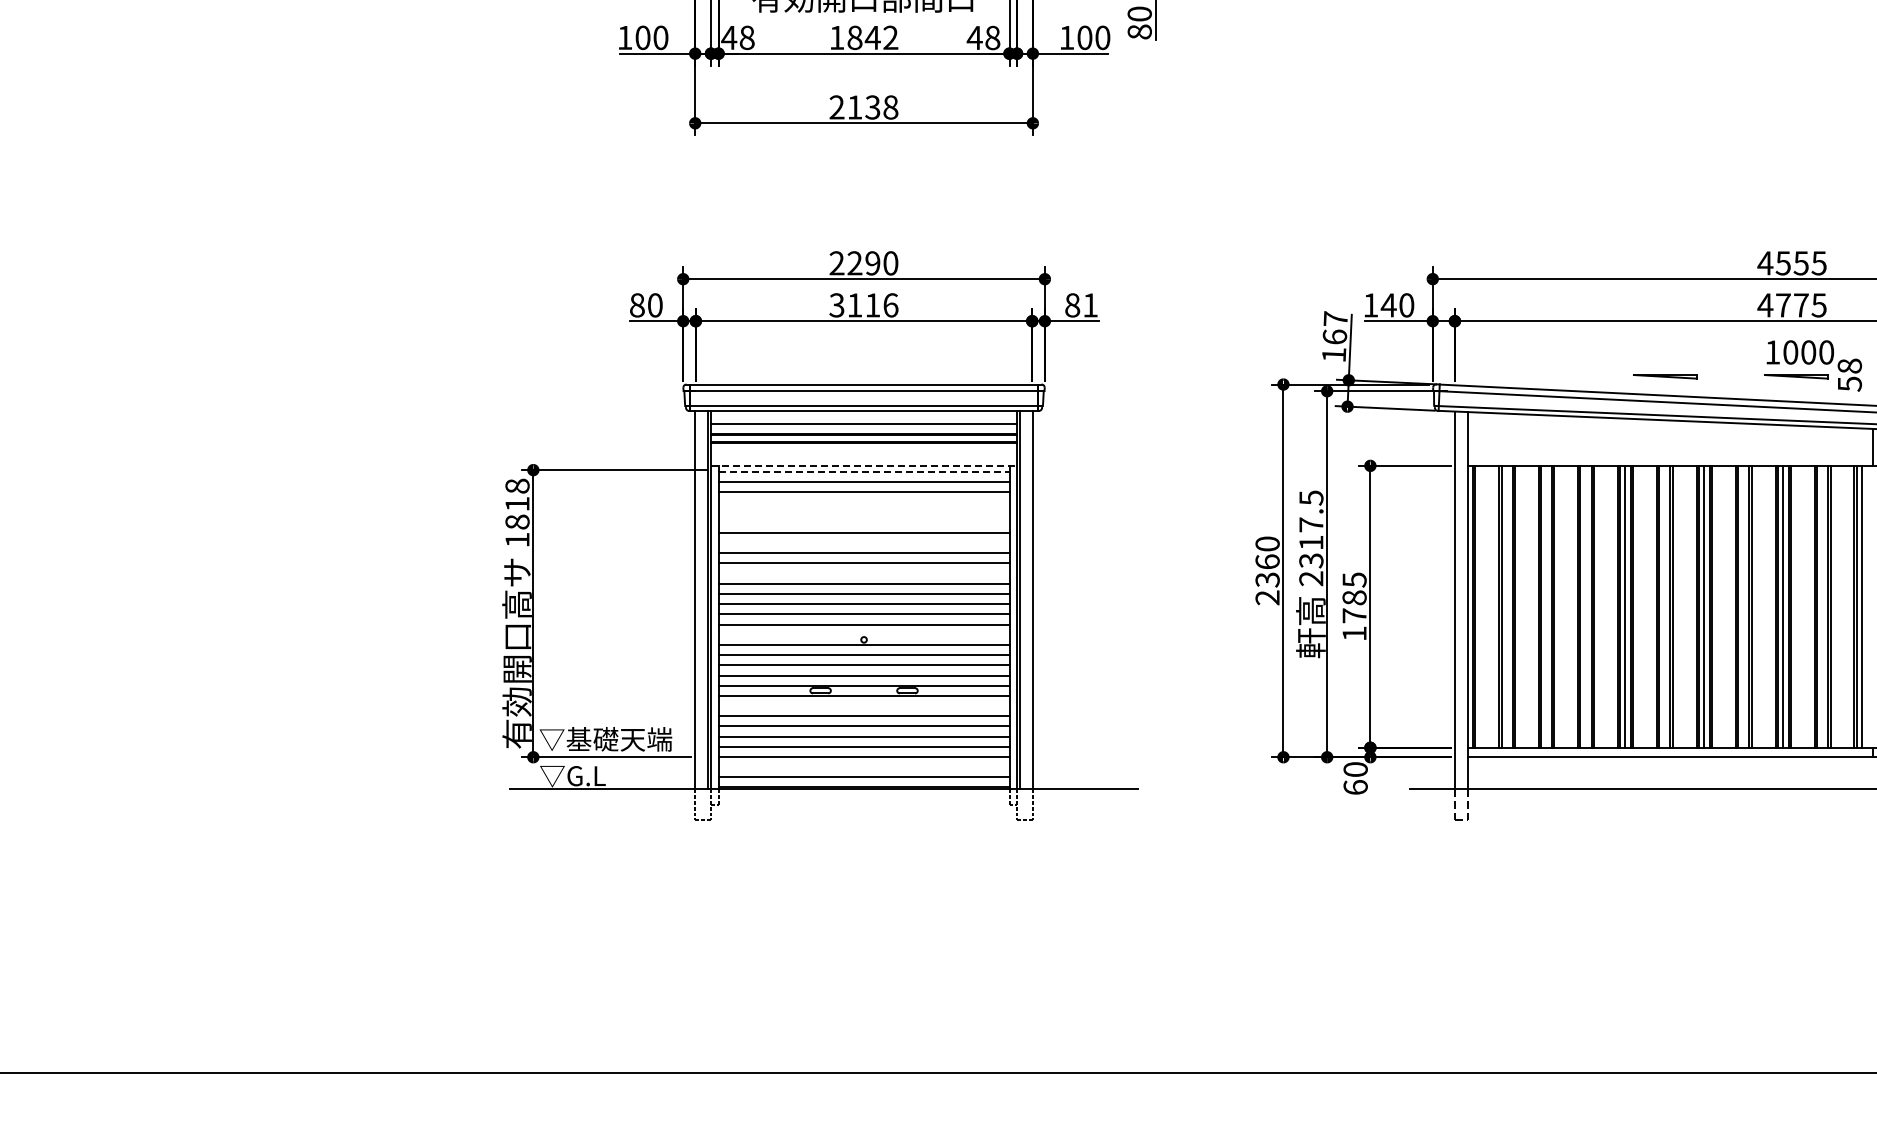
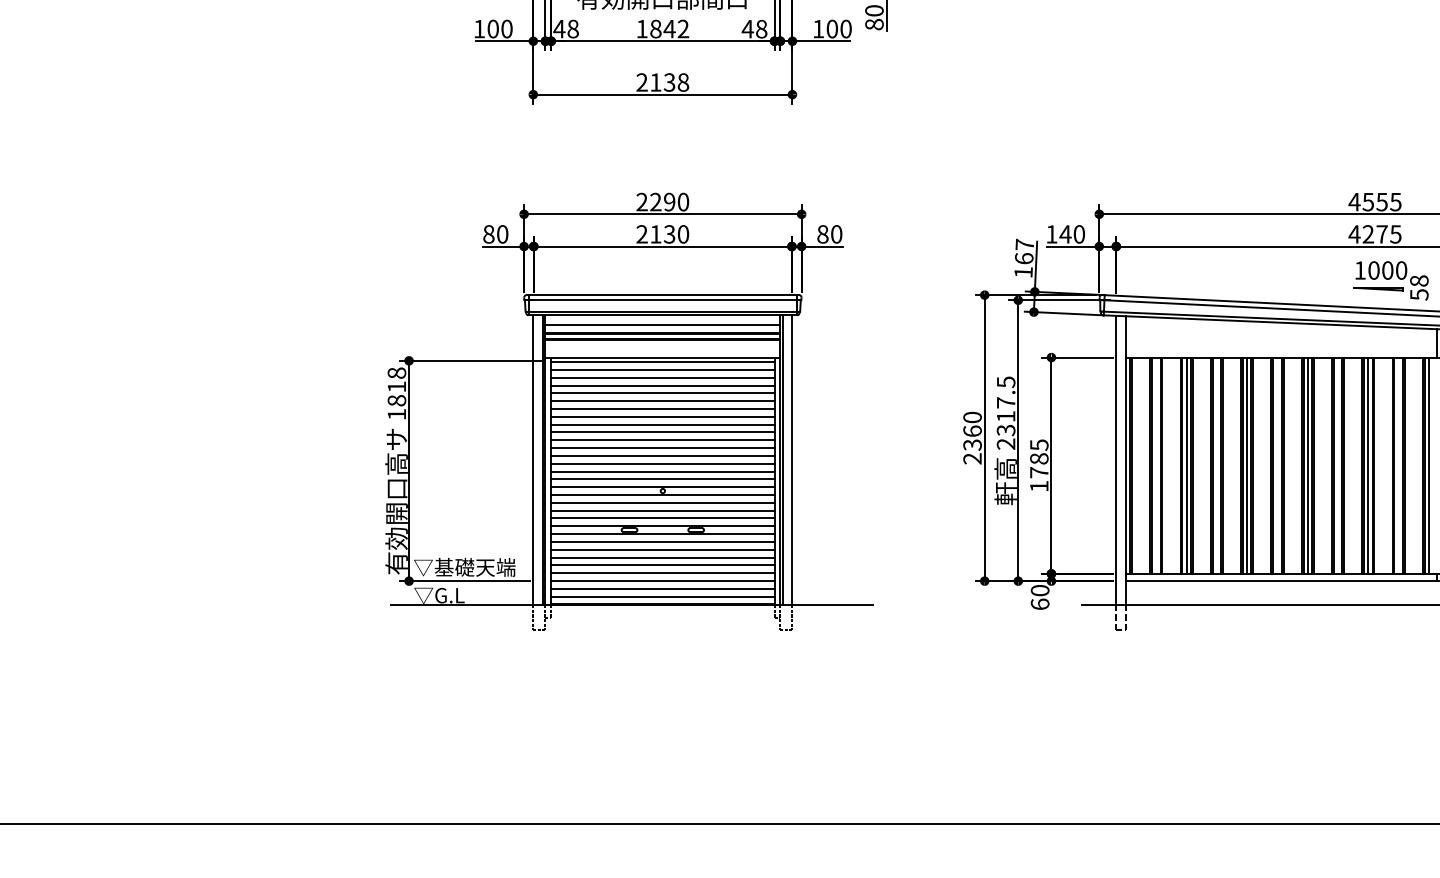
text: (863, 305) -> (662, 234), 3116 -> 2130
text: (1090, 305) -> (836, 234), 81 -> 80
text: (1783, 305) -> (1368, 234), 4775 -> 4275
part: (1665, 376) -> (1277, 288), removed
line: (864, 465) -> (663, 357), dashed -> solid
line: (864, 471) -> (663, 361), dashed -> solid
line: (863, 502) -> (662, 385), added
line: (863, 512) -> (662, 393), added
line: (863, 522) -> (662, 401), added
line: (863, 543) -> (662, 417), added
line: (863, 573) -> (662, 440), added
line: (1546, 606) -> (1186, 465), added
line: (863, 634) -> (662, 486), added
line: (863, 706) -> (662, 542), added
line: (863, 767) -> (662, 589), added

